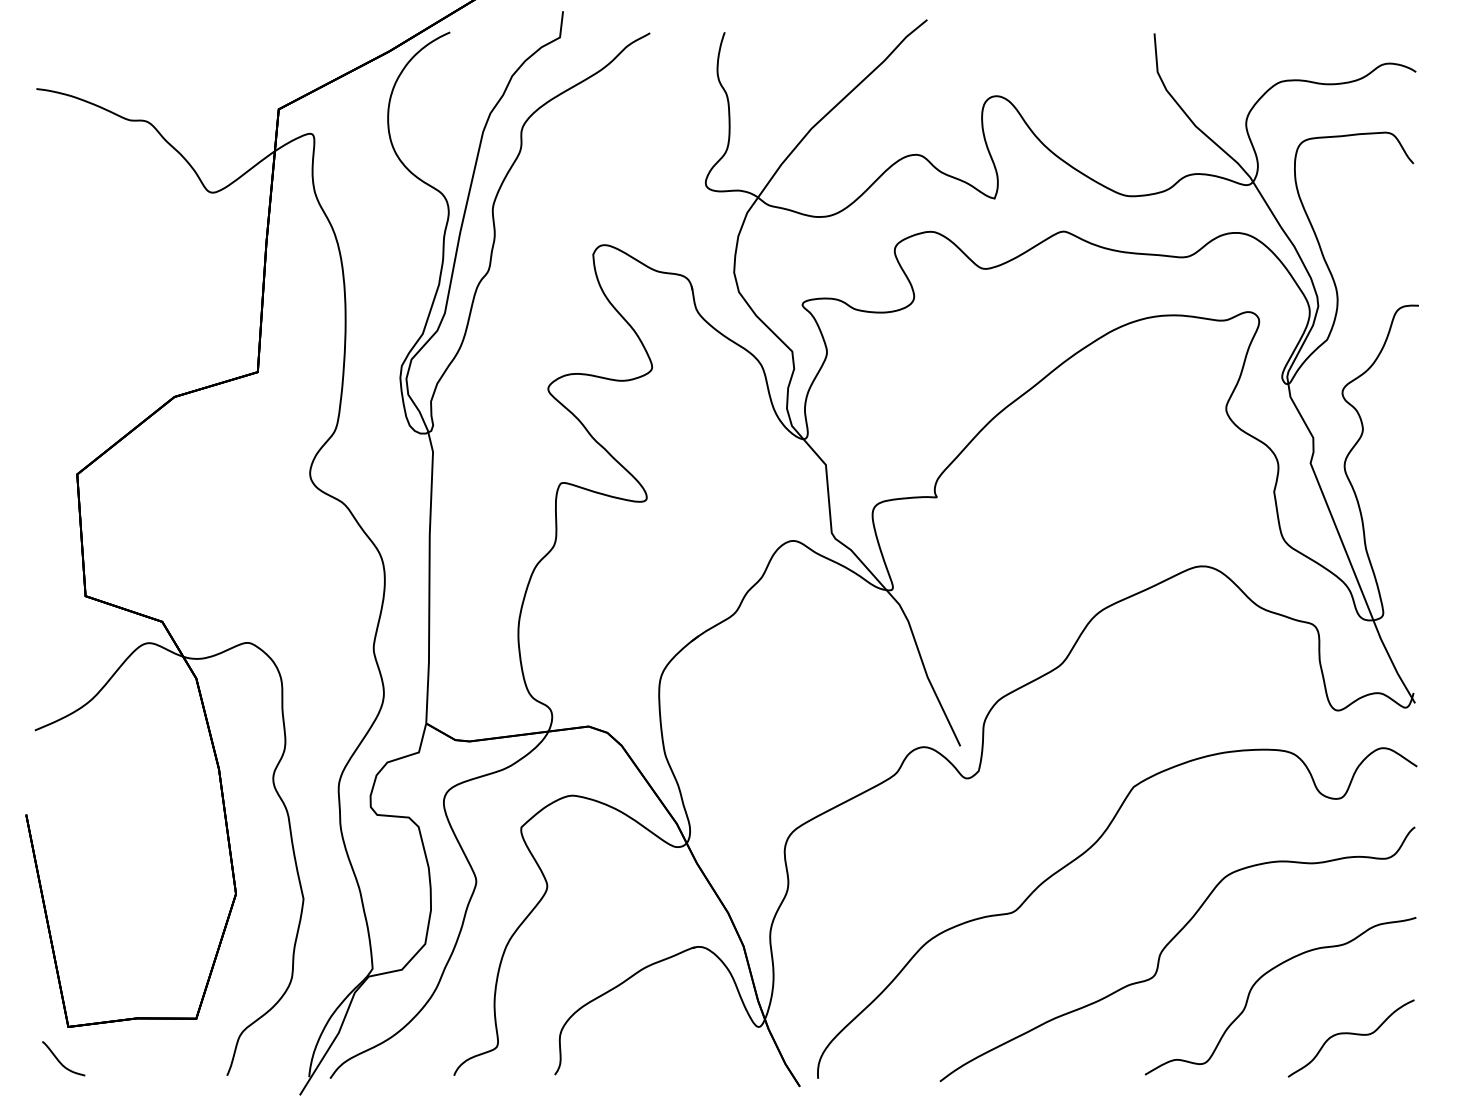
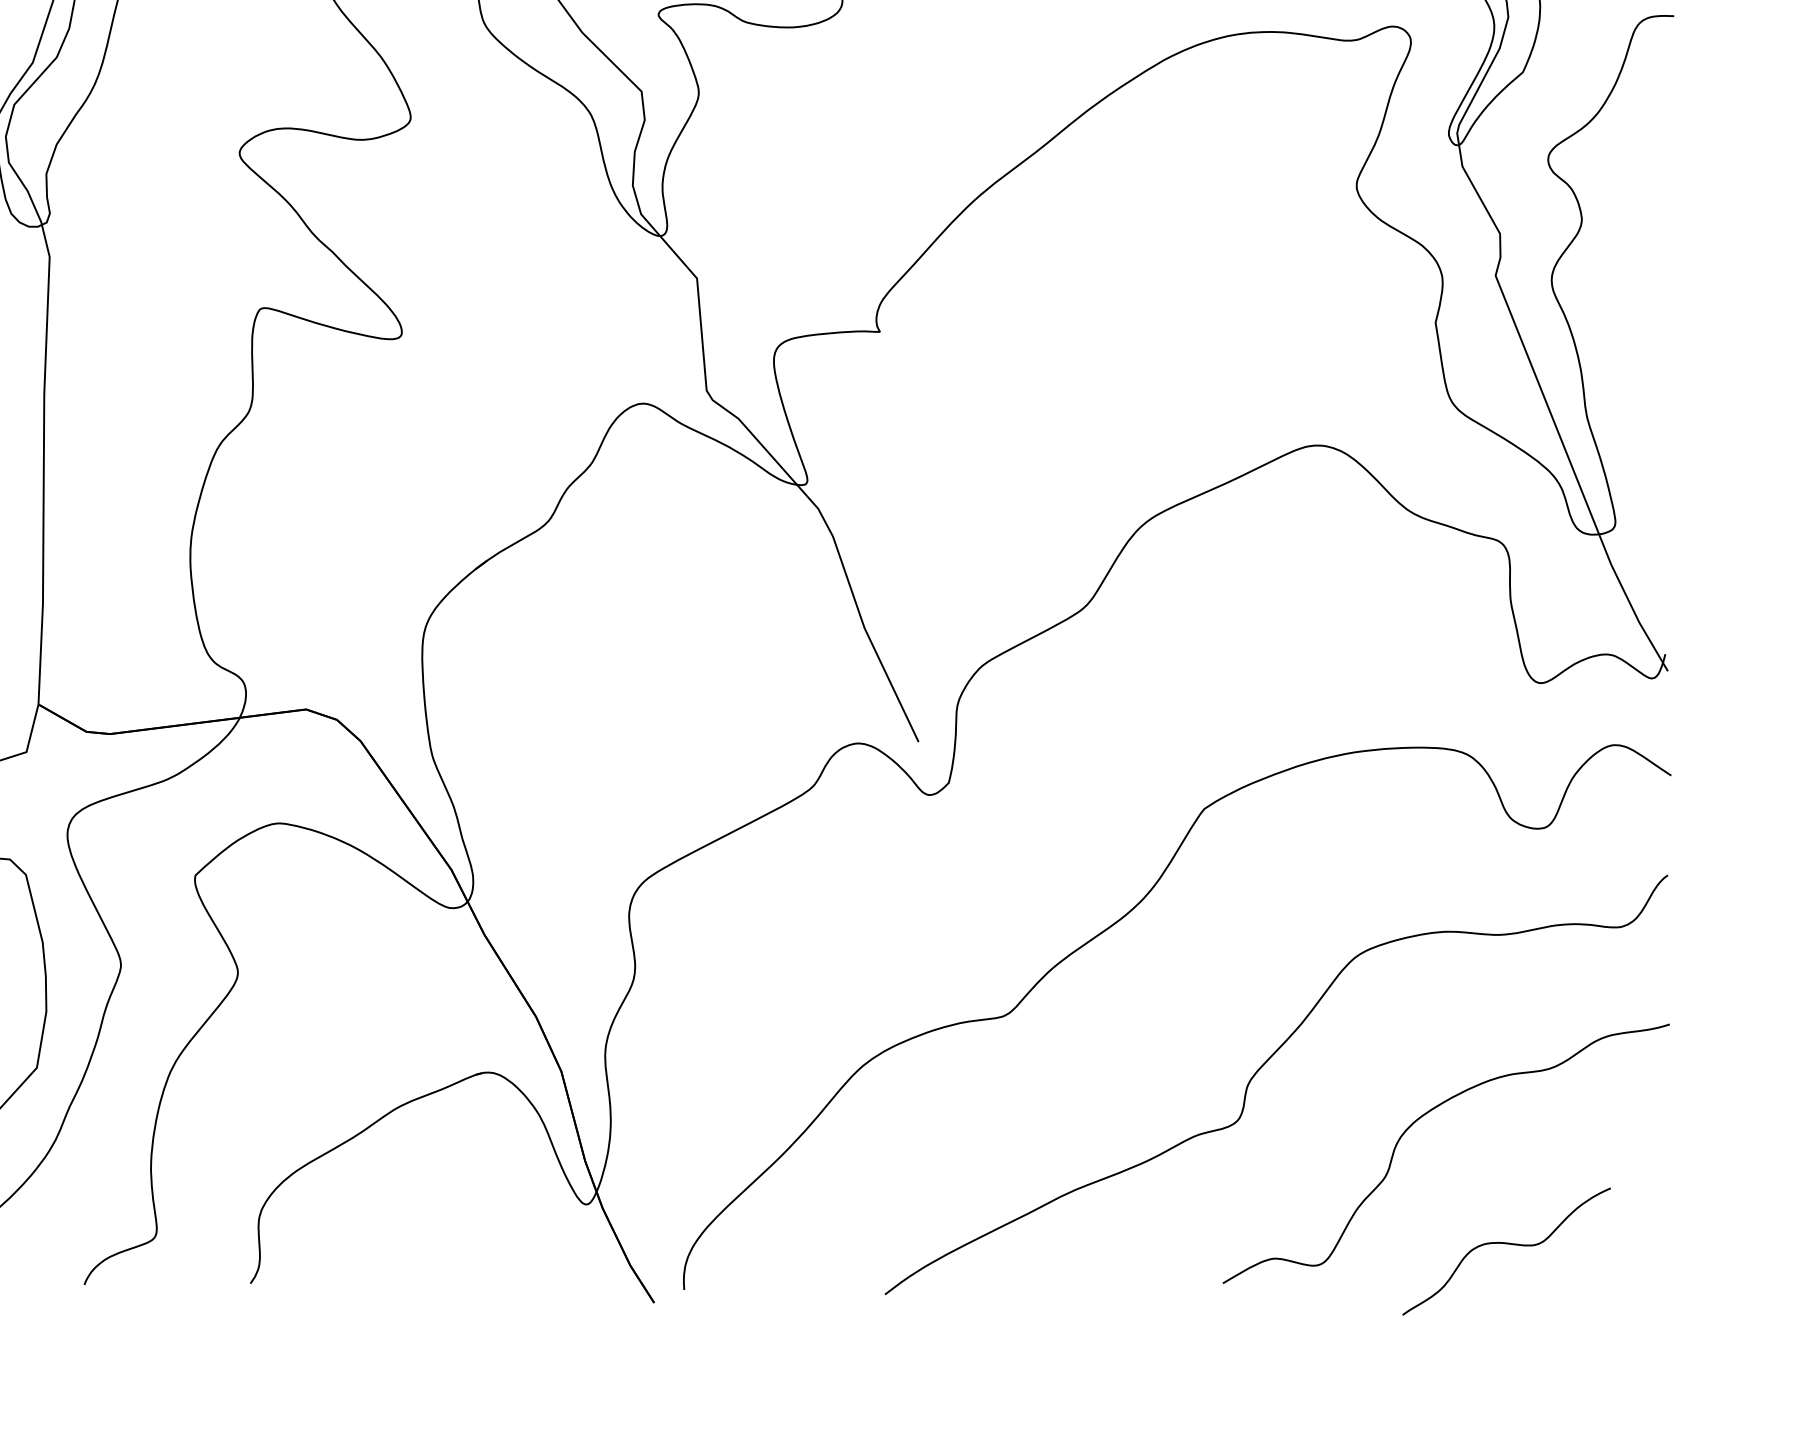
curve: (1350, 1034) -> (1505, 1244), moved

